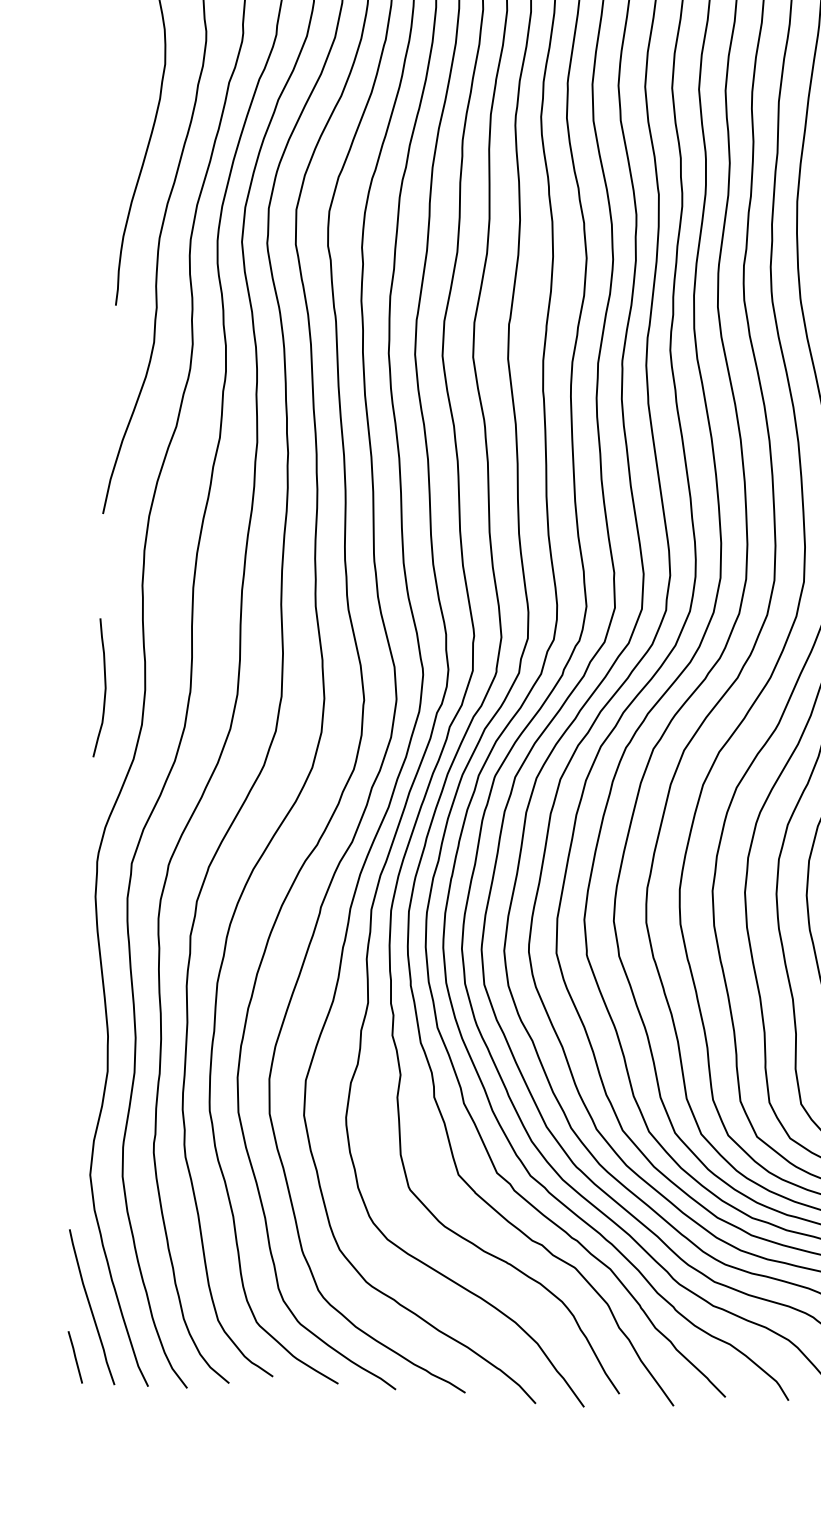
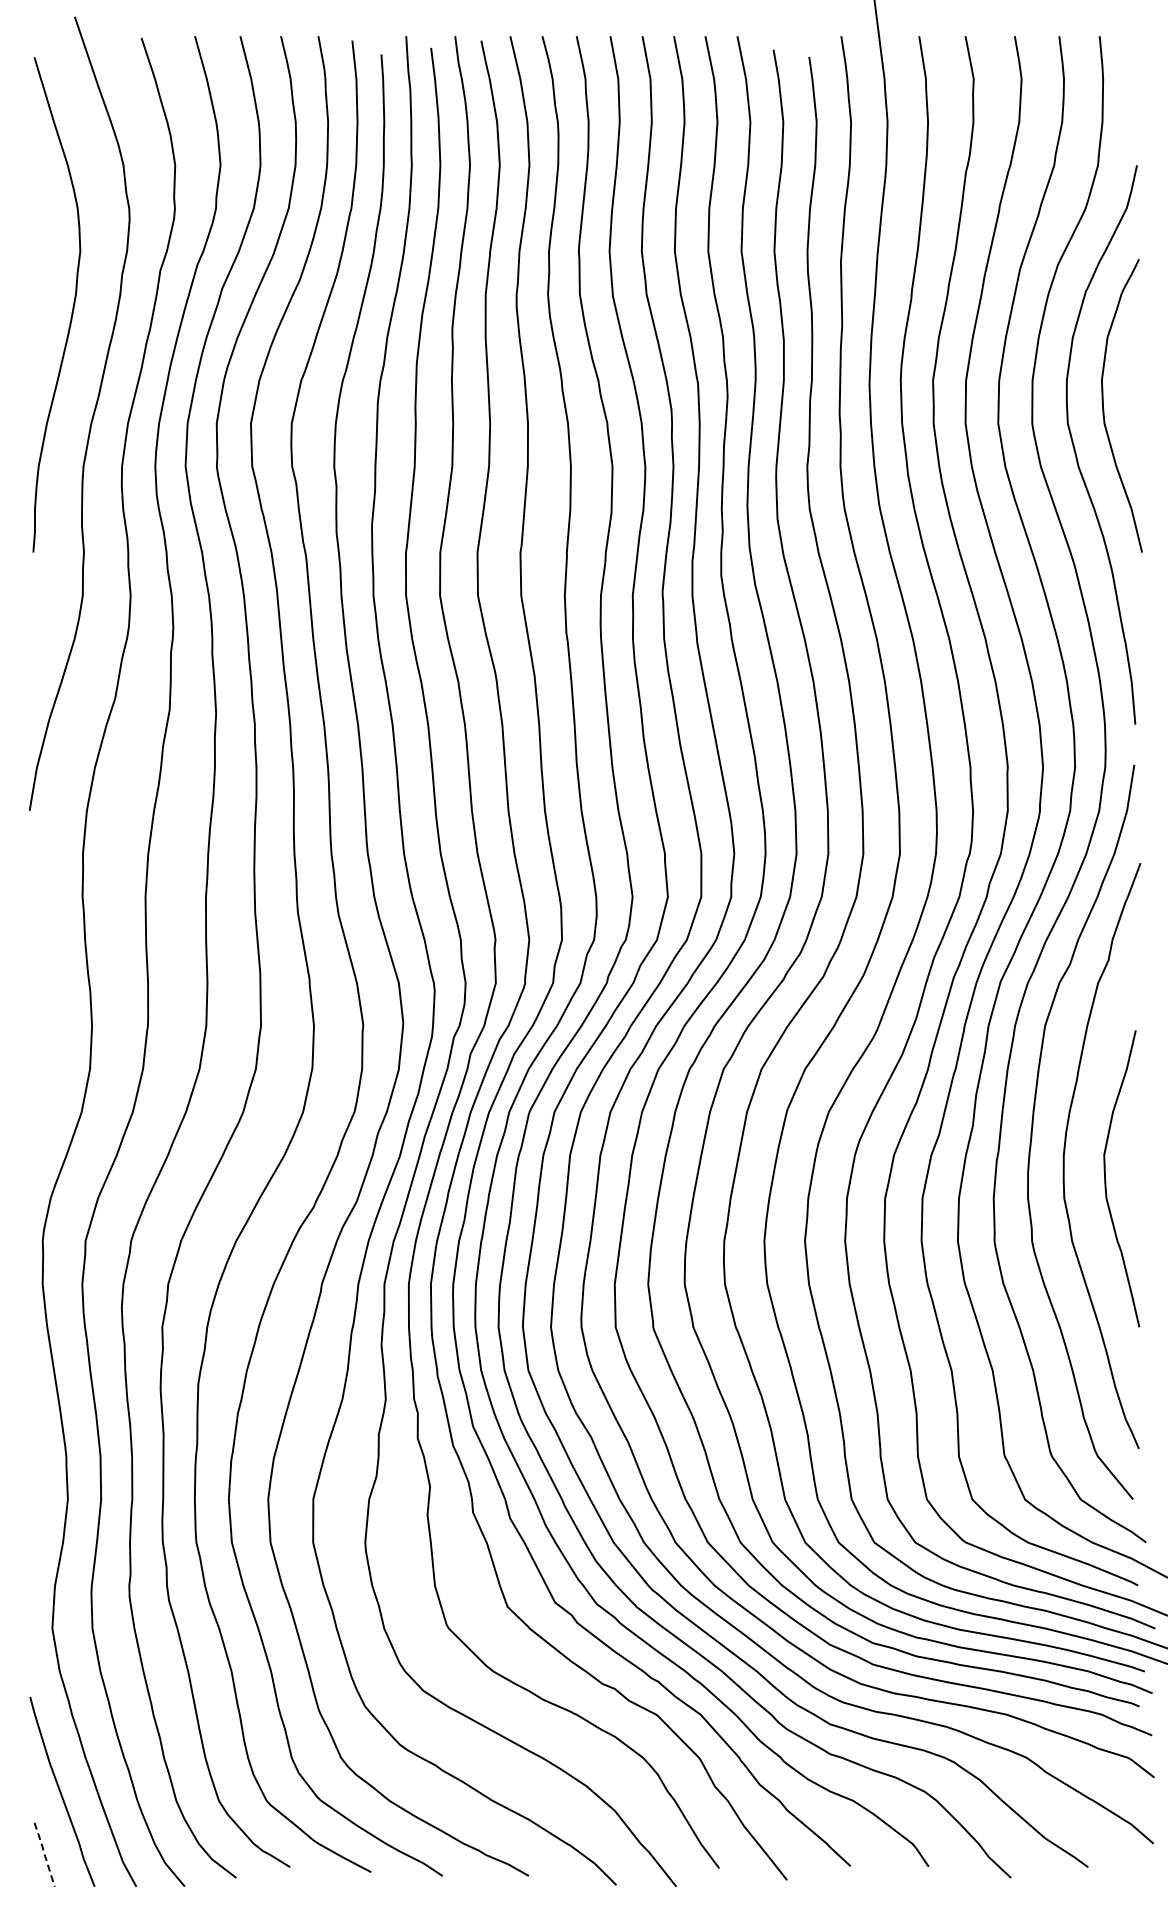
curve: (105, 688) -> (42, 1026), removed
line: (75, 1357) -> (44, 1854), solid -> dashed

